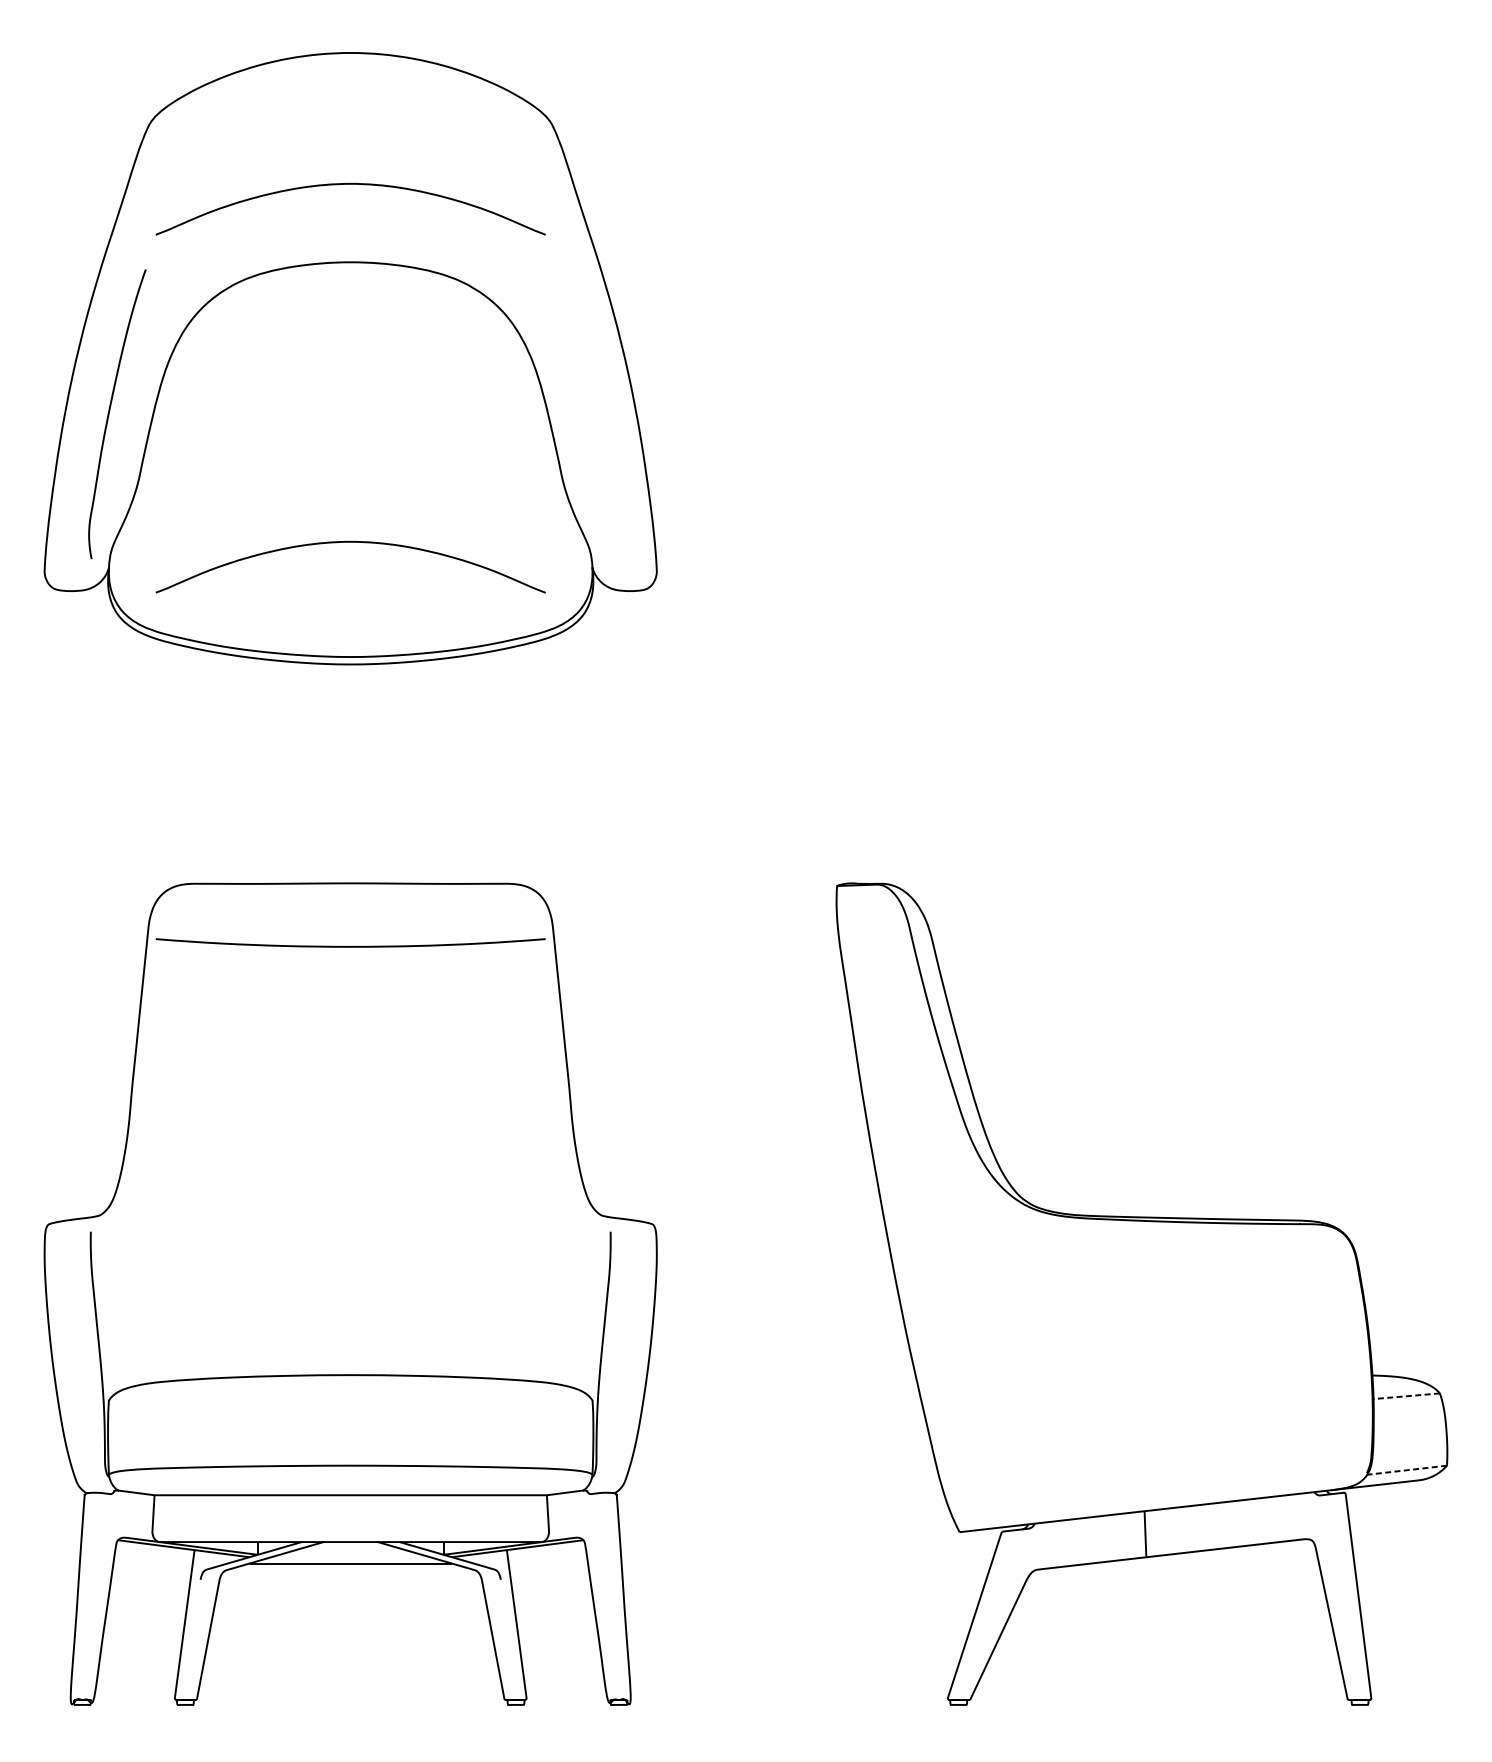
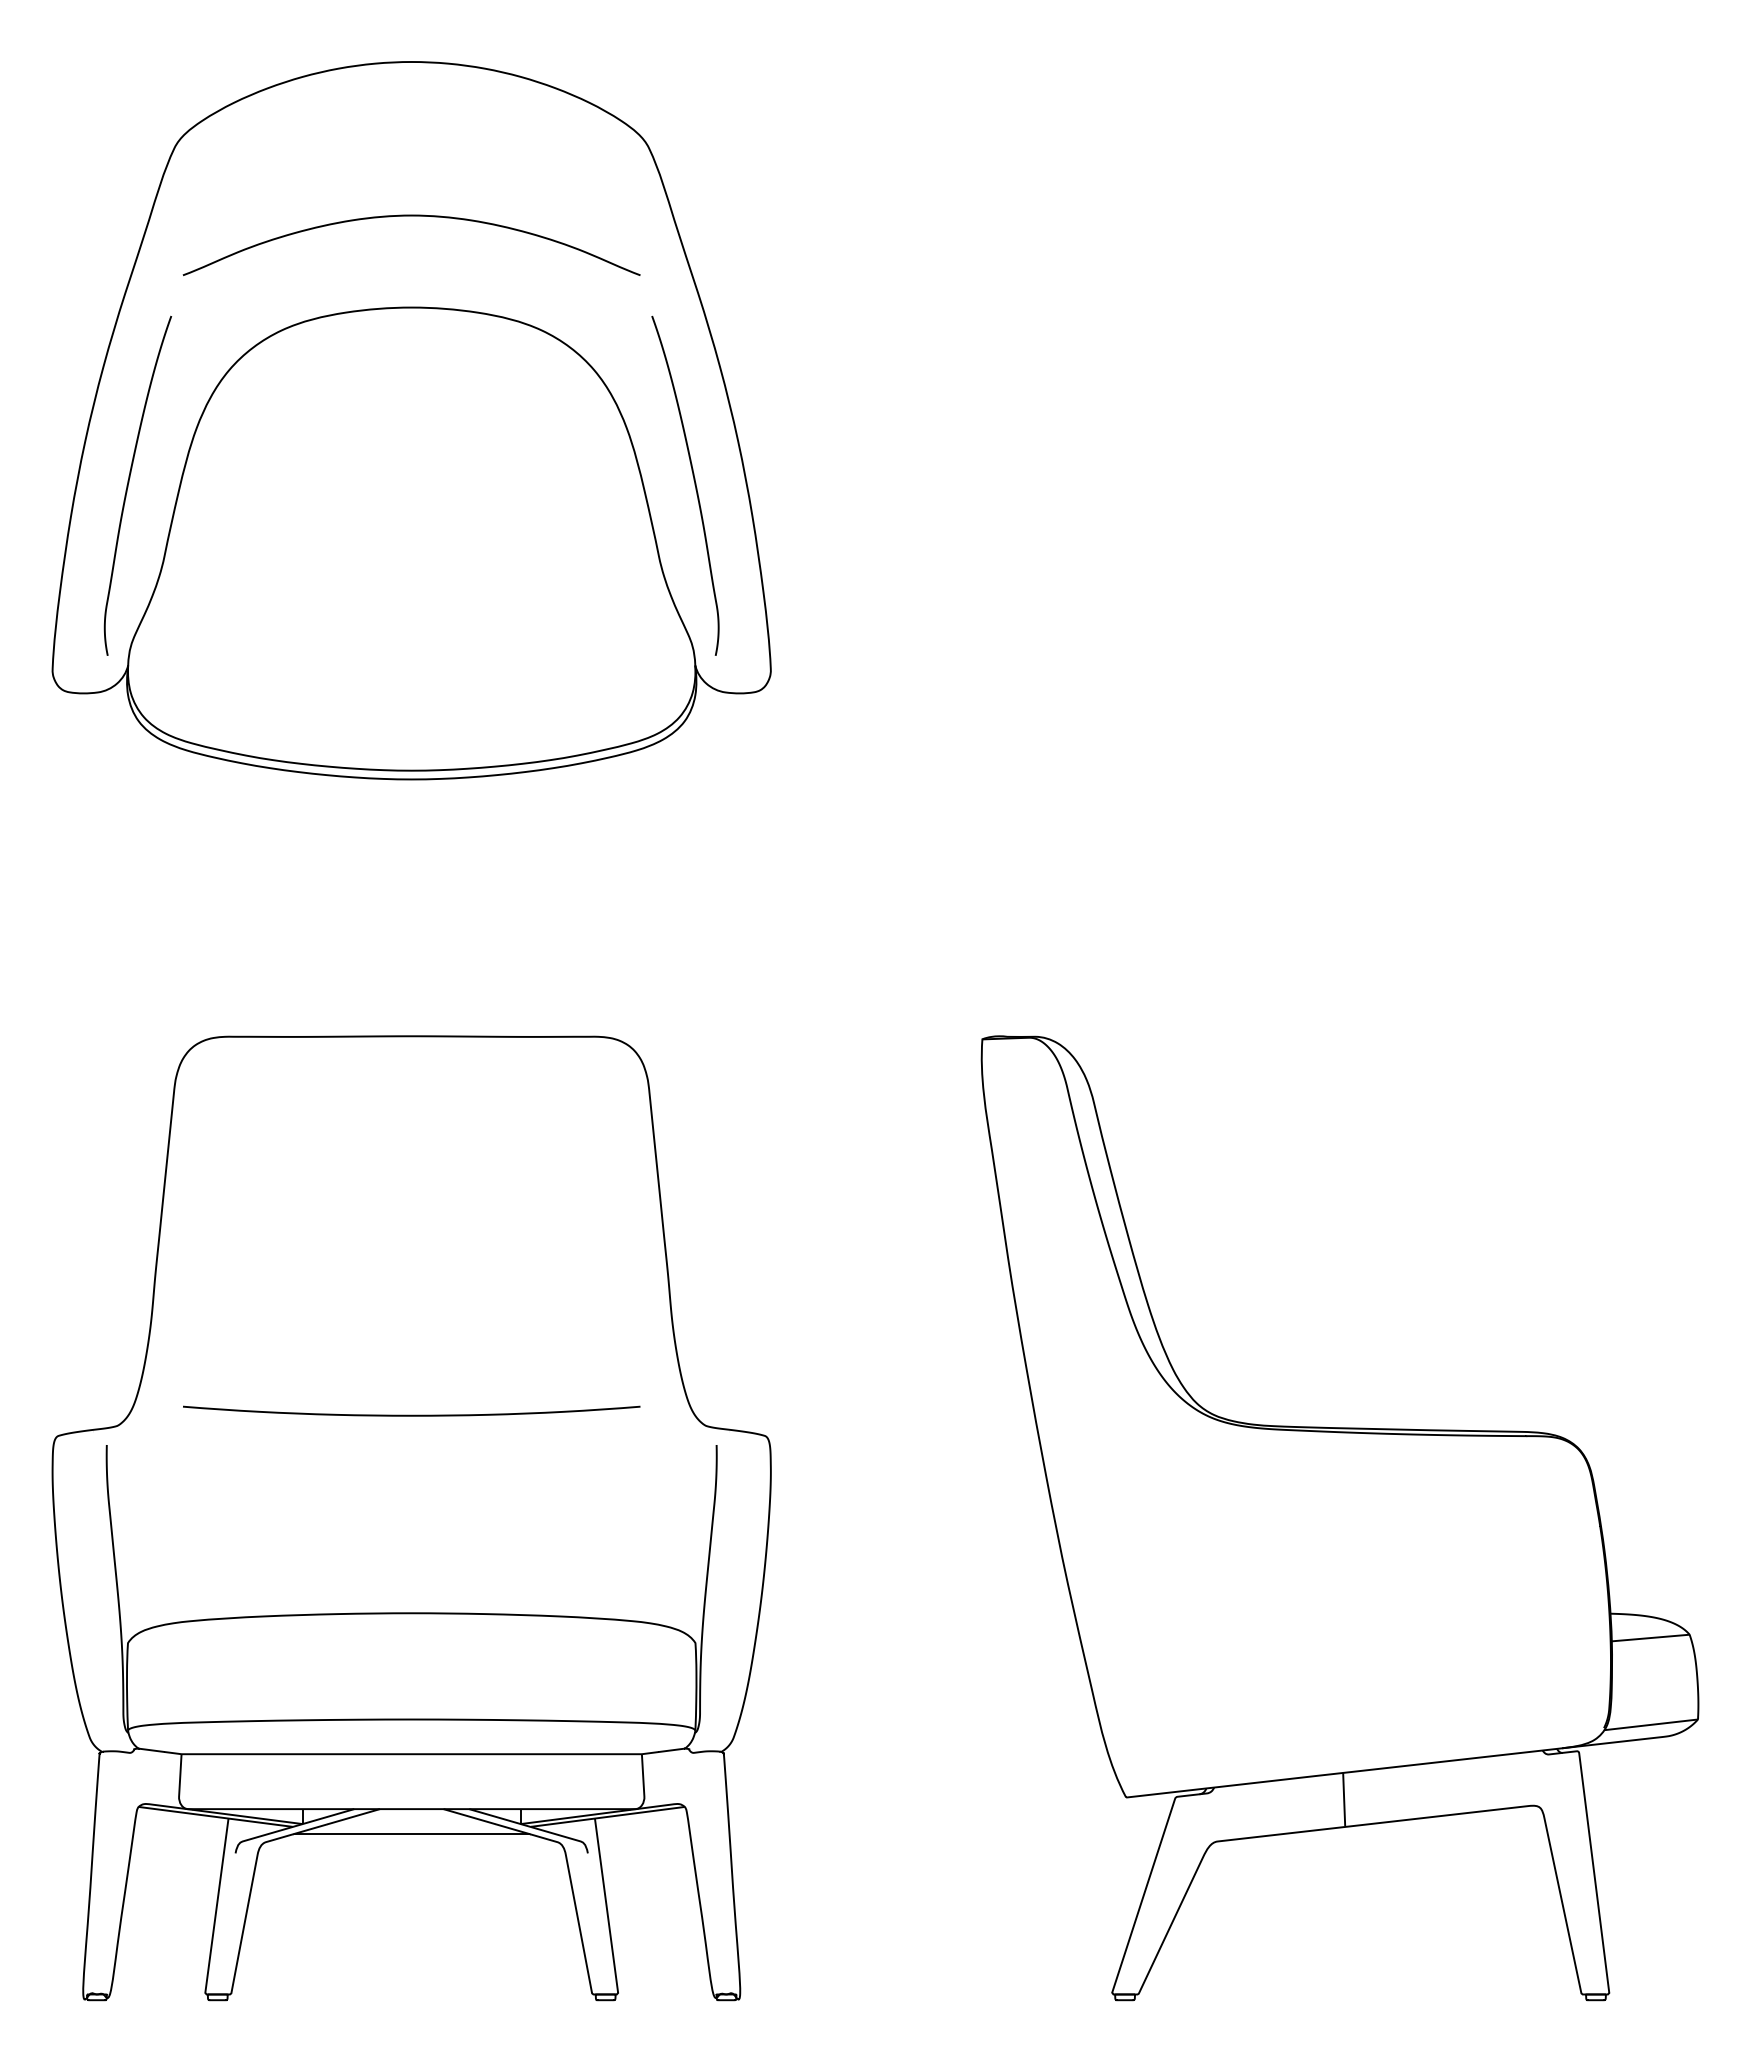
curve: (591, 413) -> (694, 485), added
curve: (350, 542) -> (411, 636), removed
curve: (350, 945) -> (411, 1414), moved
line: (1406, 1396) -> (1650, 1638), dashed -> solid
line: (1406, 1469) -> (1650, 1724), dashed -> solid

